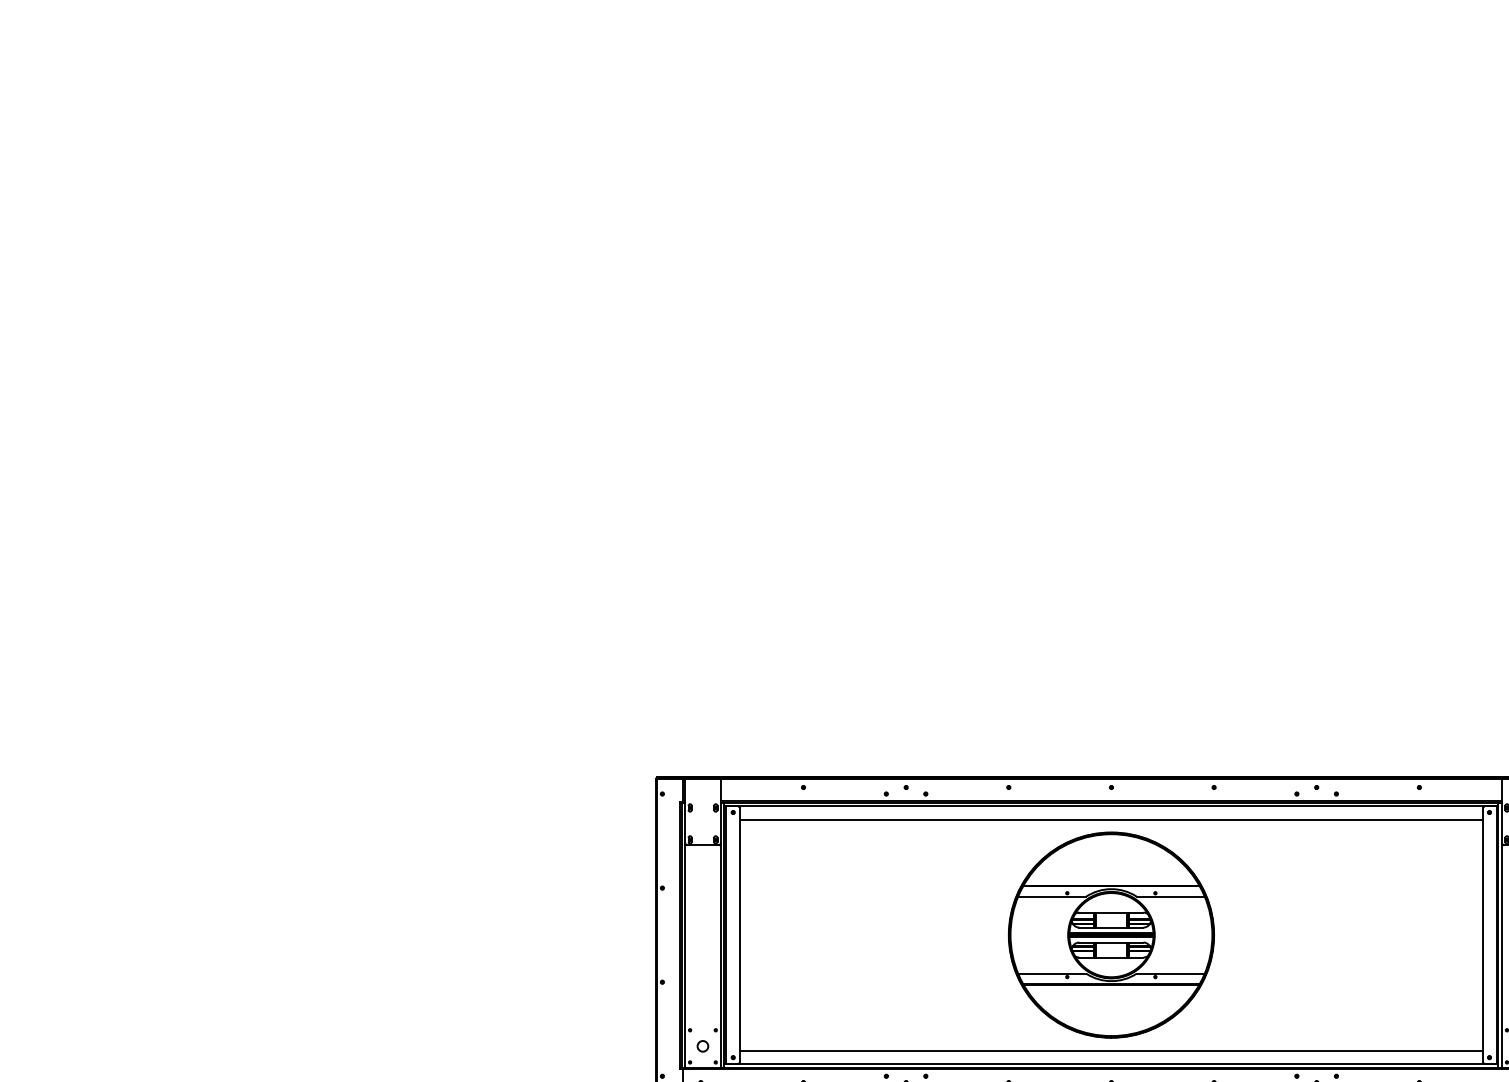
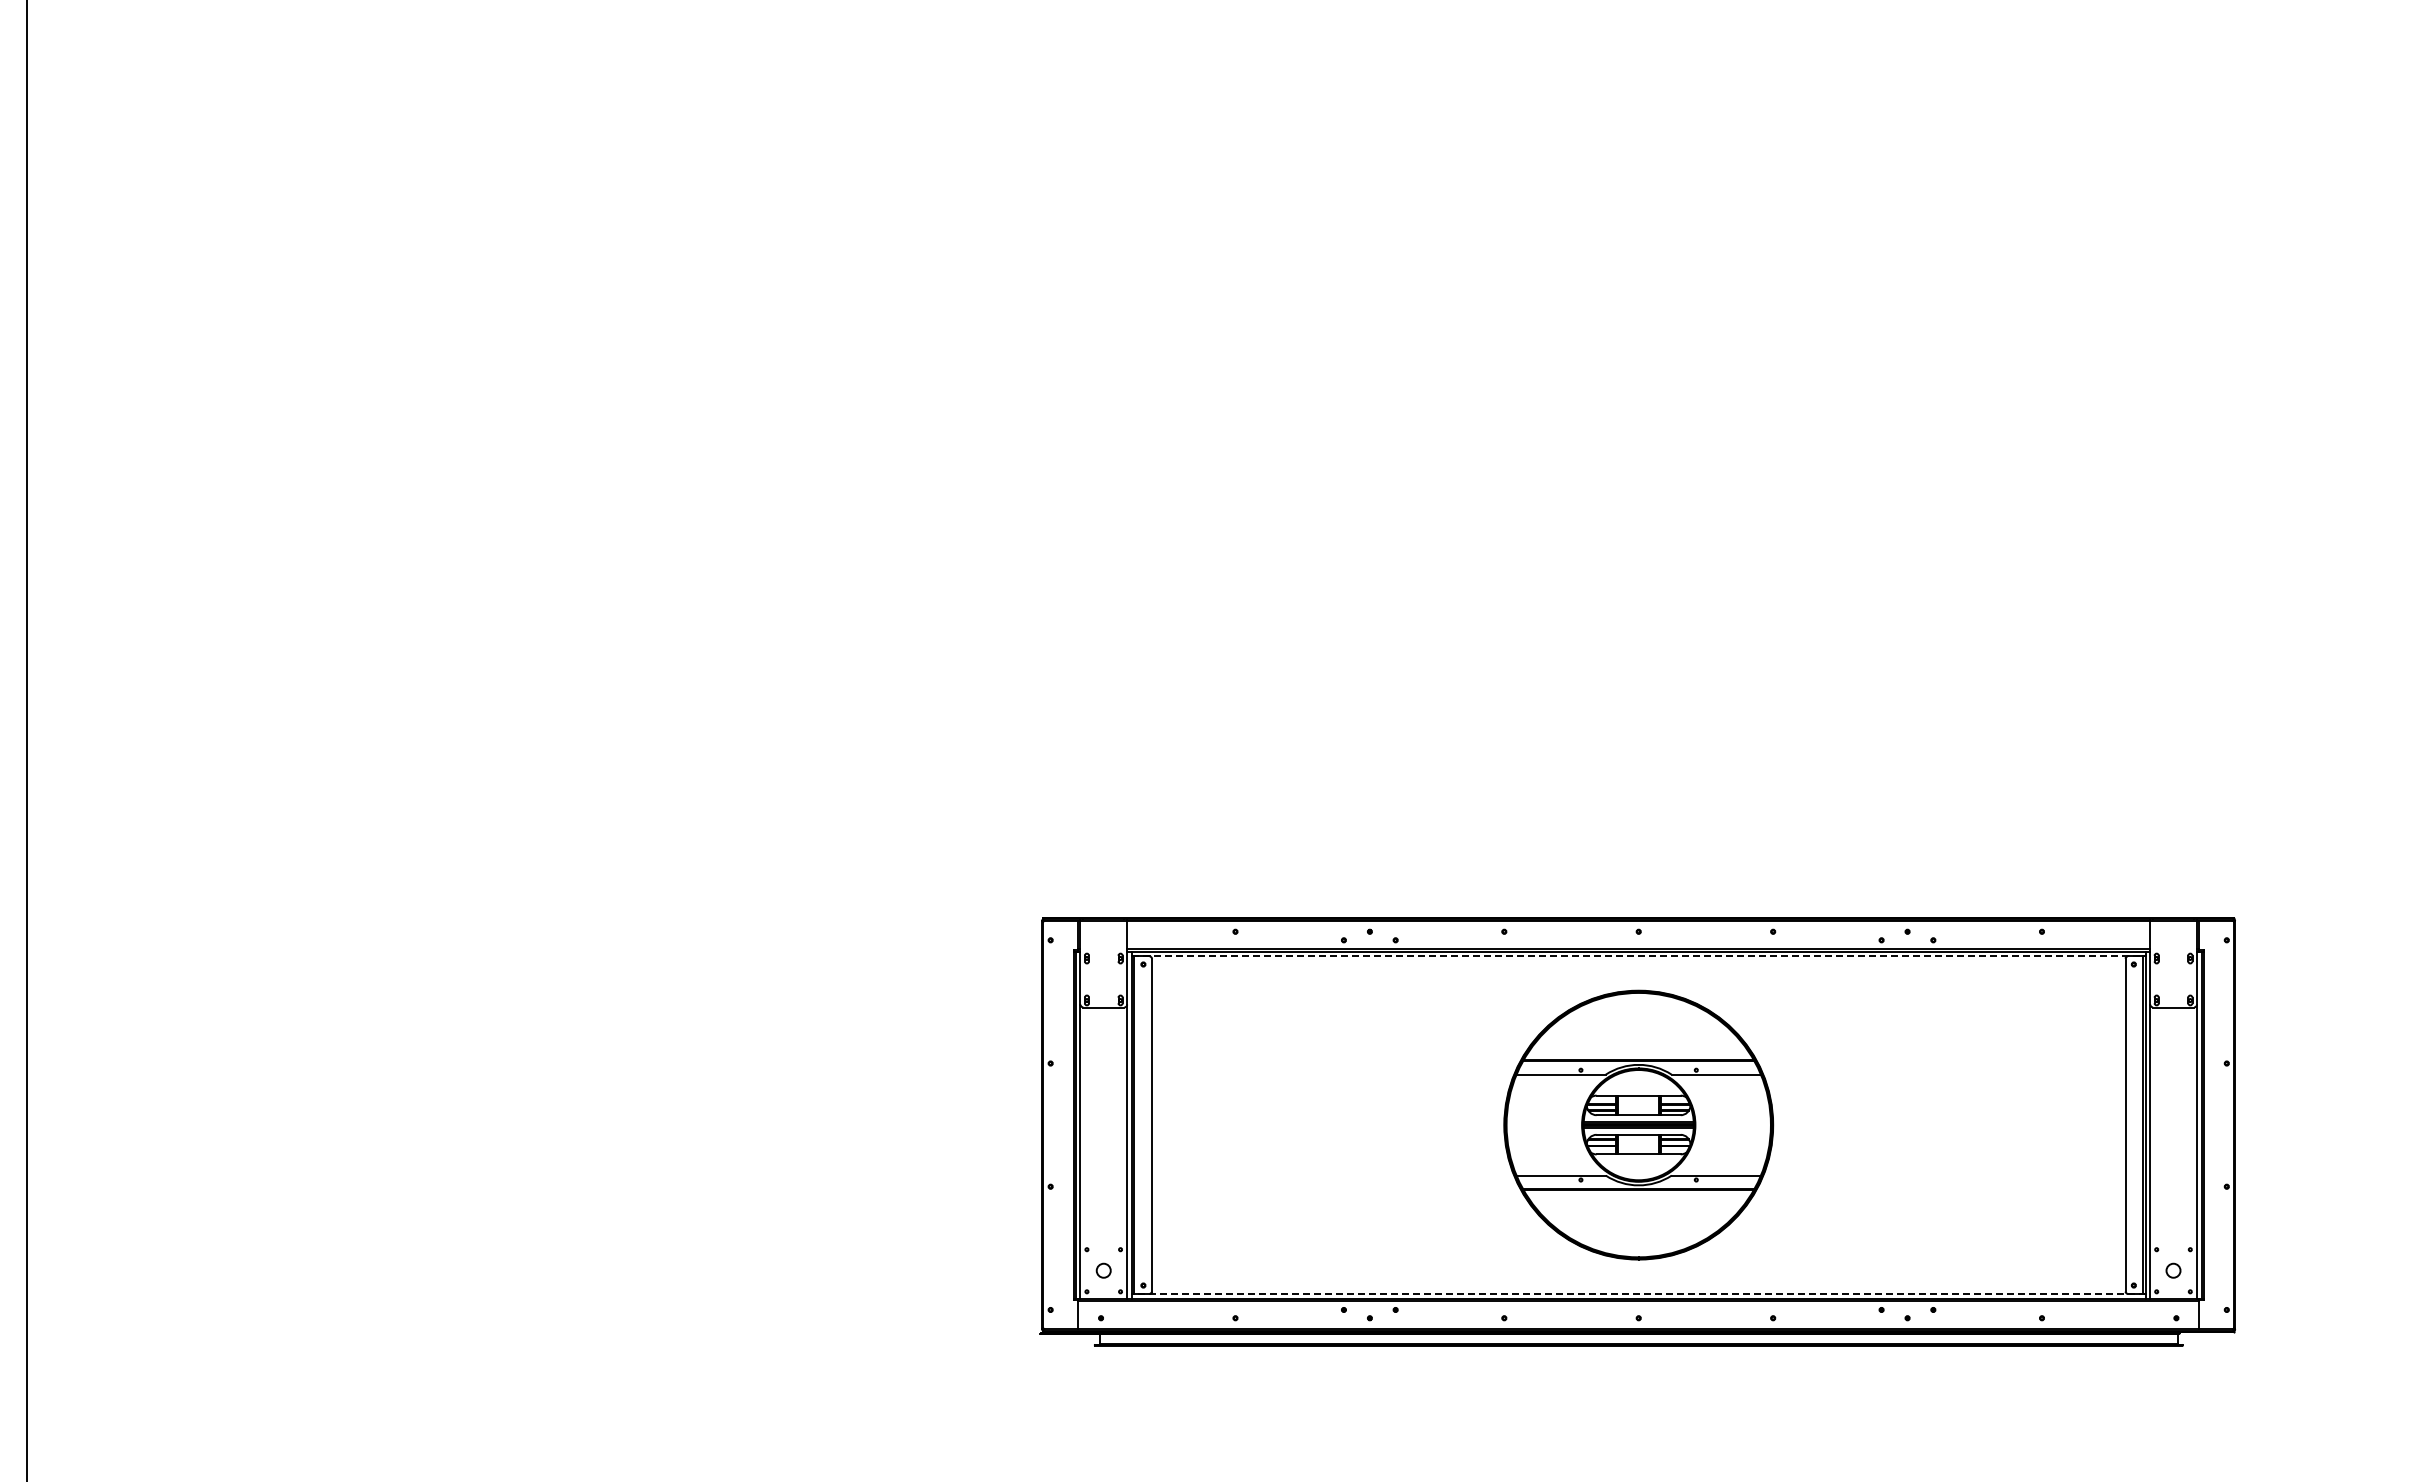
line: (1111, 806) -> (1638, 956), solid -> dashed
line: (1111, 819) -> (1638, 973), removed
line: (1111, 1050) -> (1638, 1276), removed
line: (1111, 1064) -> (1638, 1294), solid -> dashed

